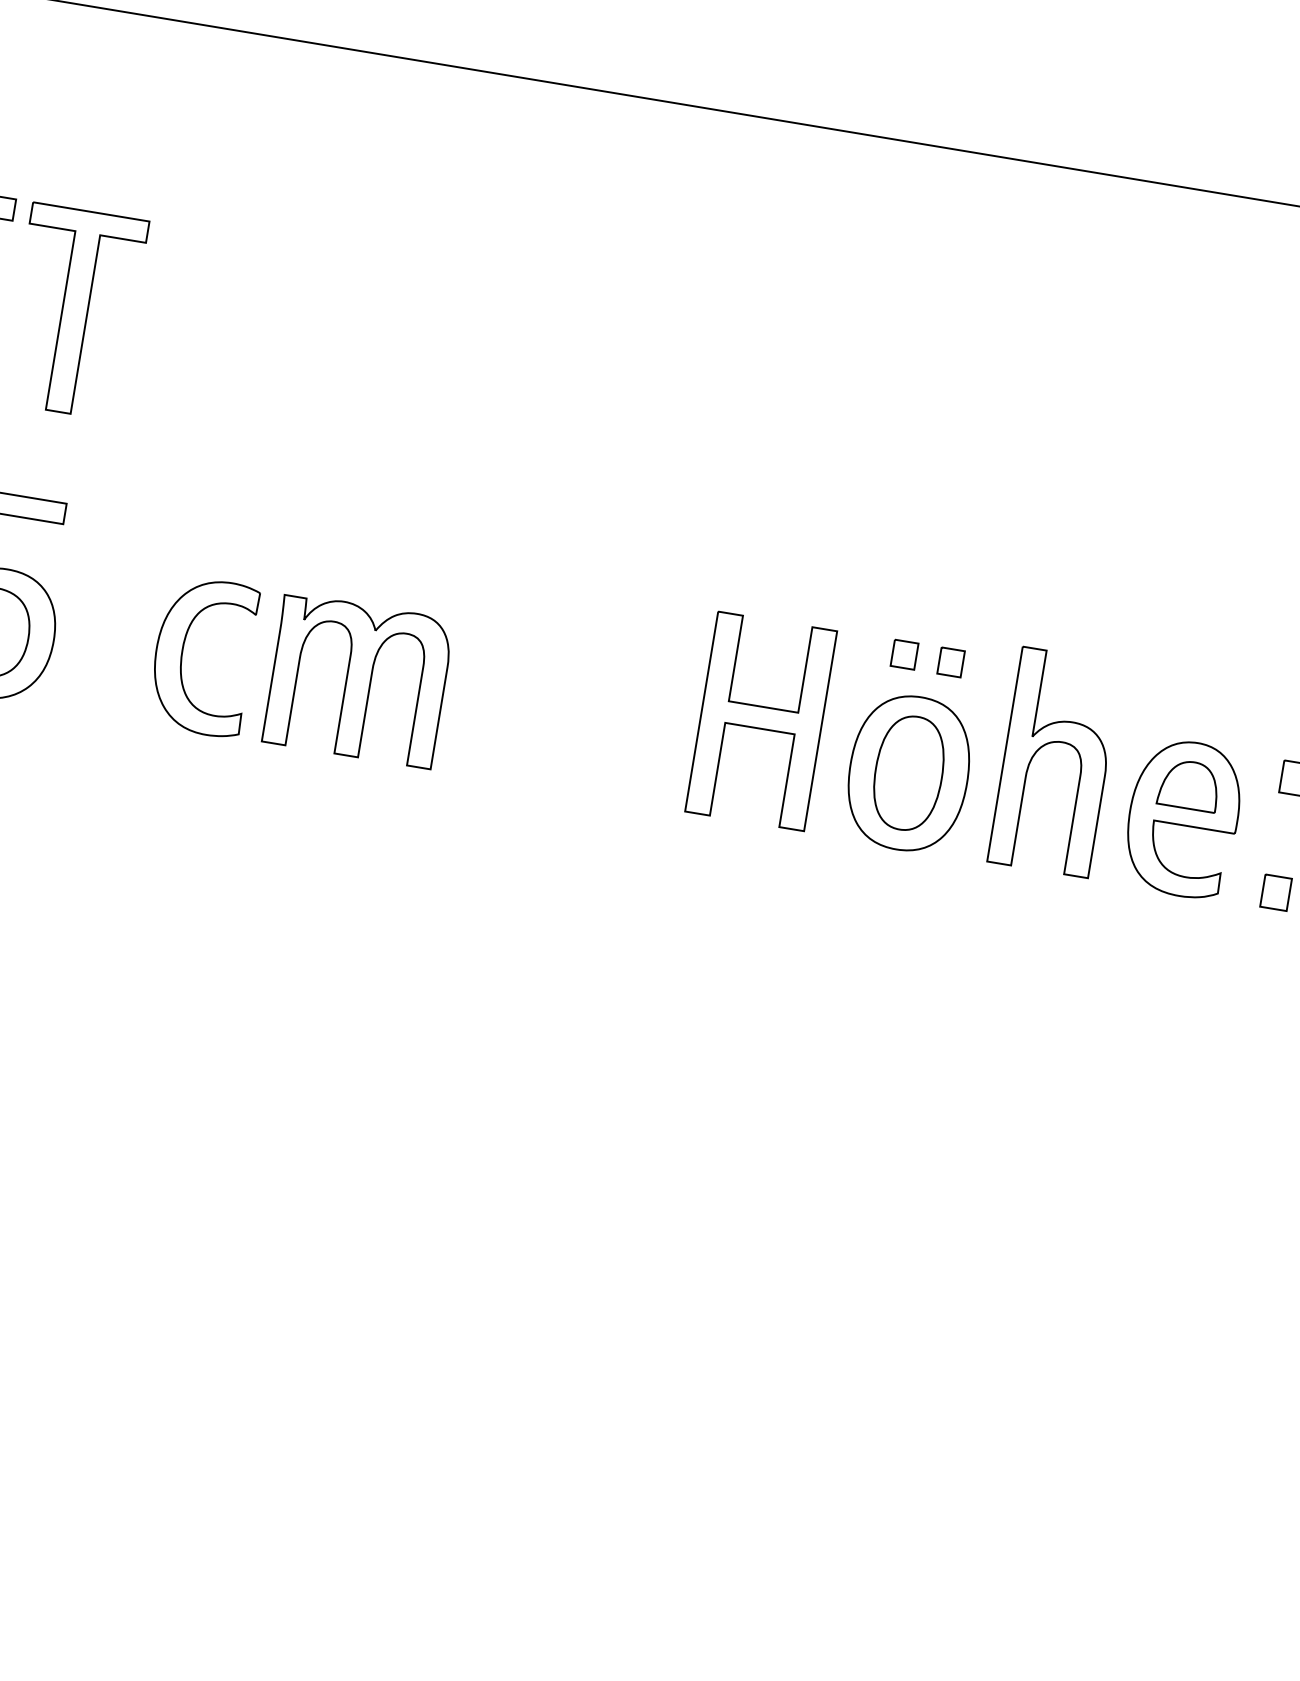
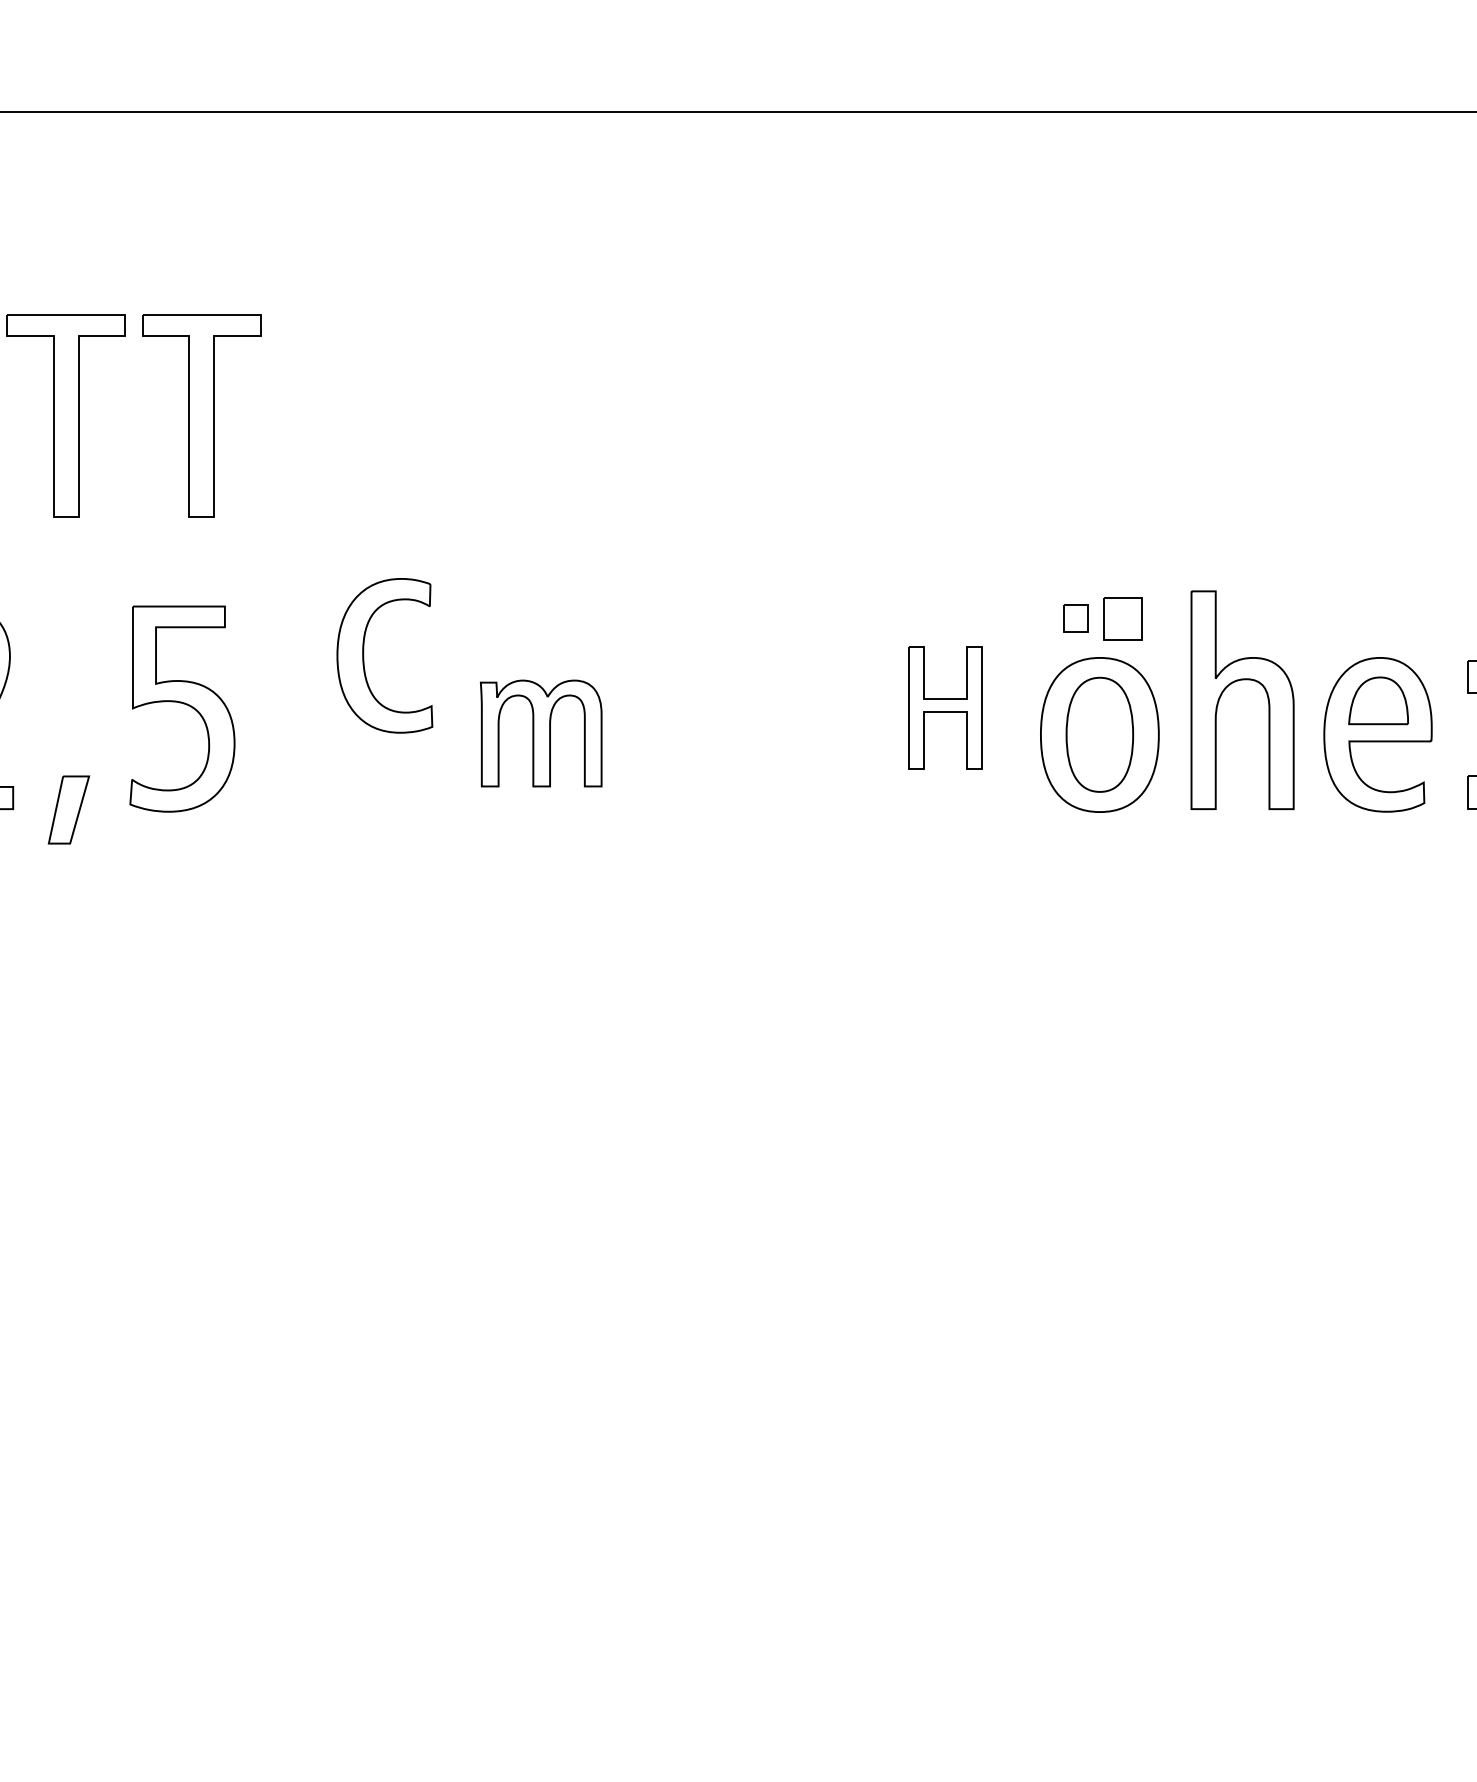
part: (183, 652) -> (364, 655), moved
part: (951, 662) -> (1123, 618), size x1.6
part: (358, 680) -> (541, 733), size x0.7
part: (761, 721) -> (945, 707), size x0.6

